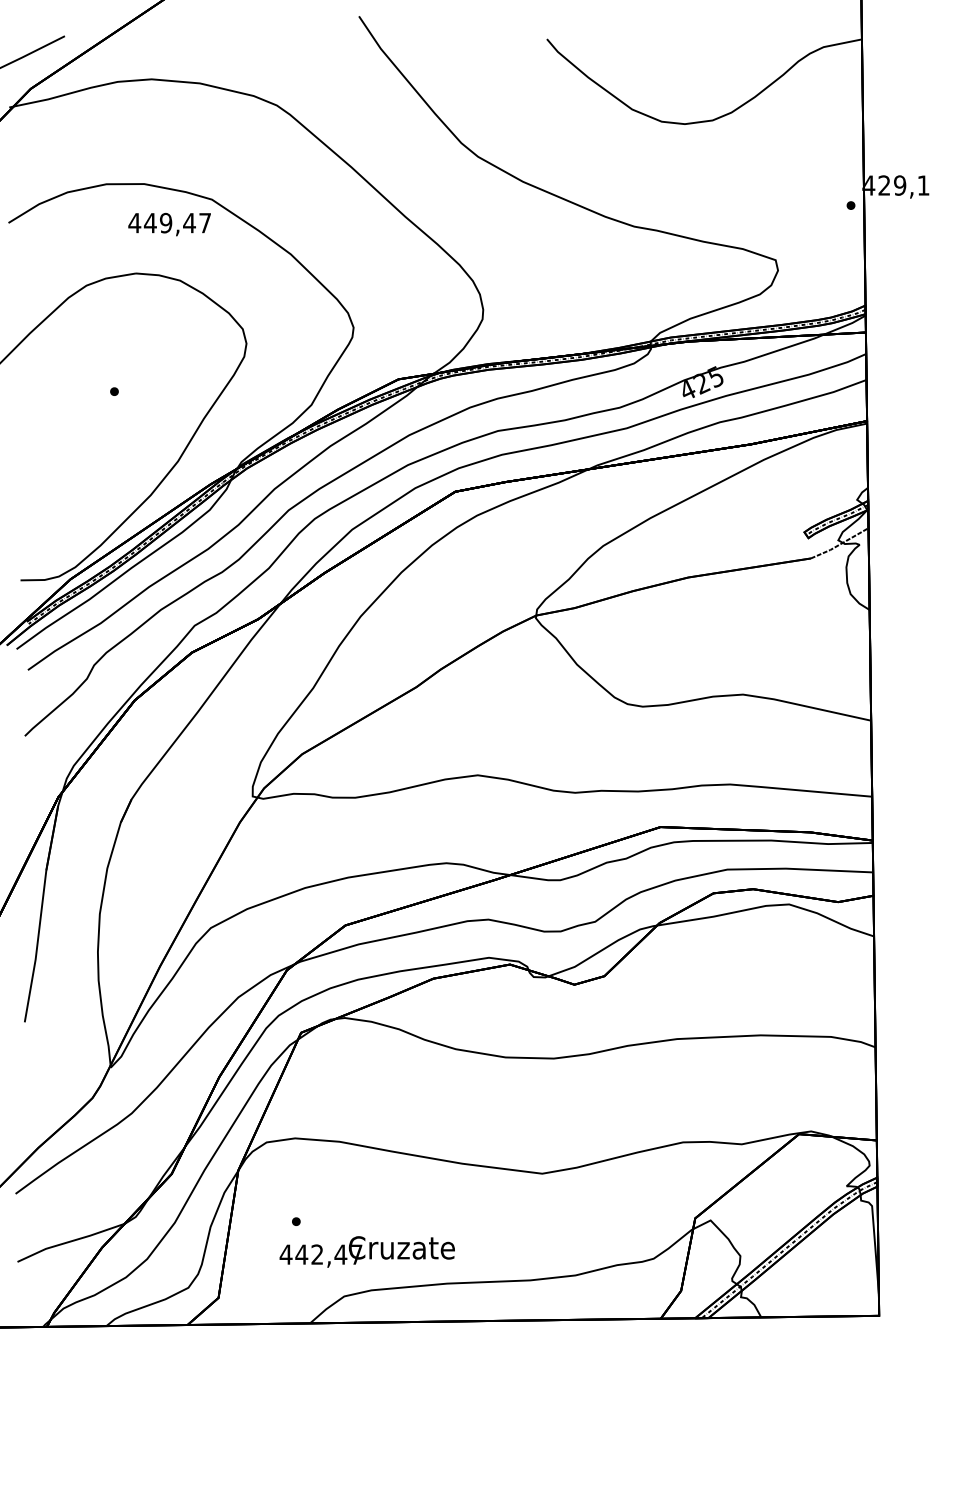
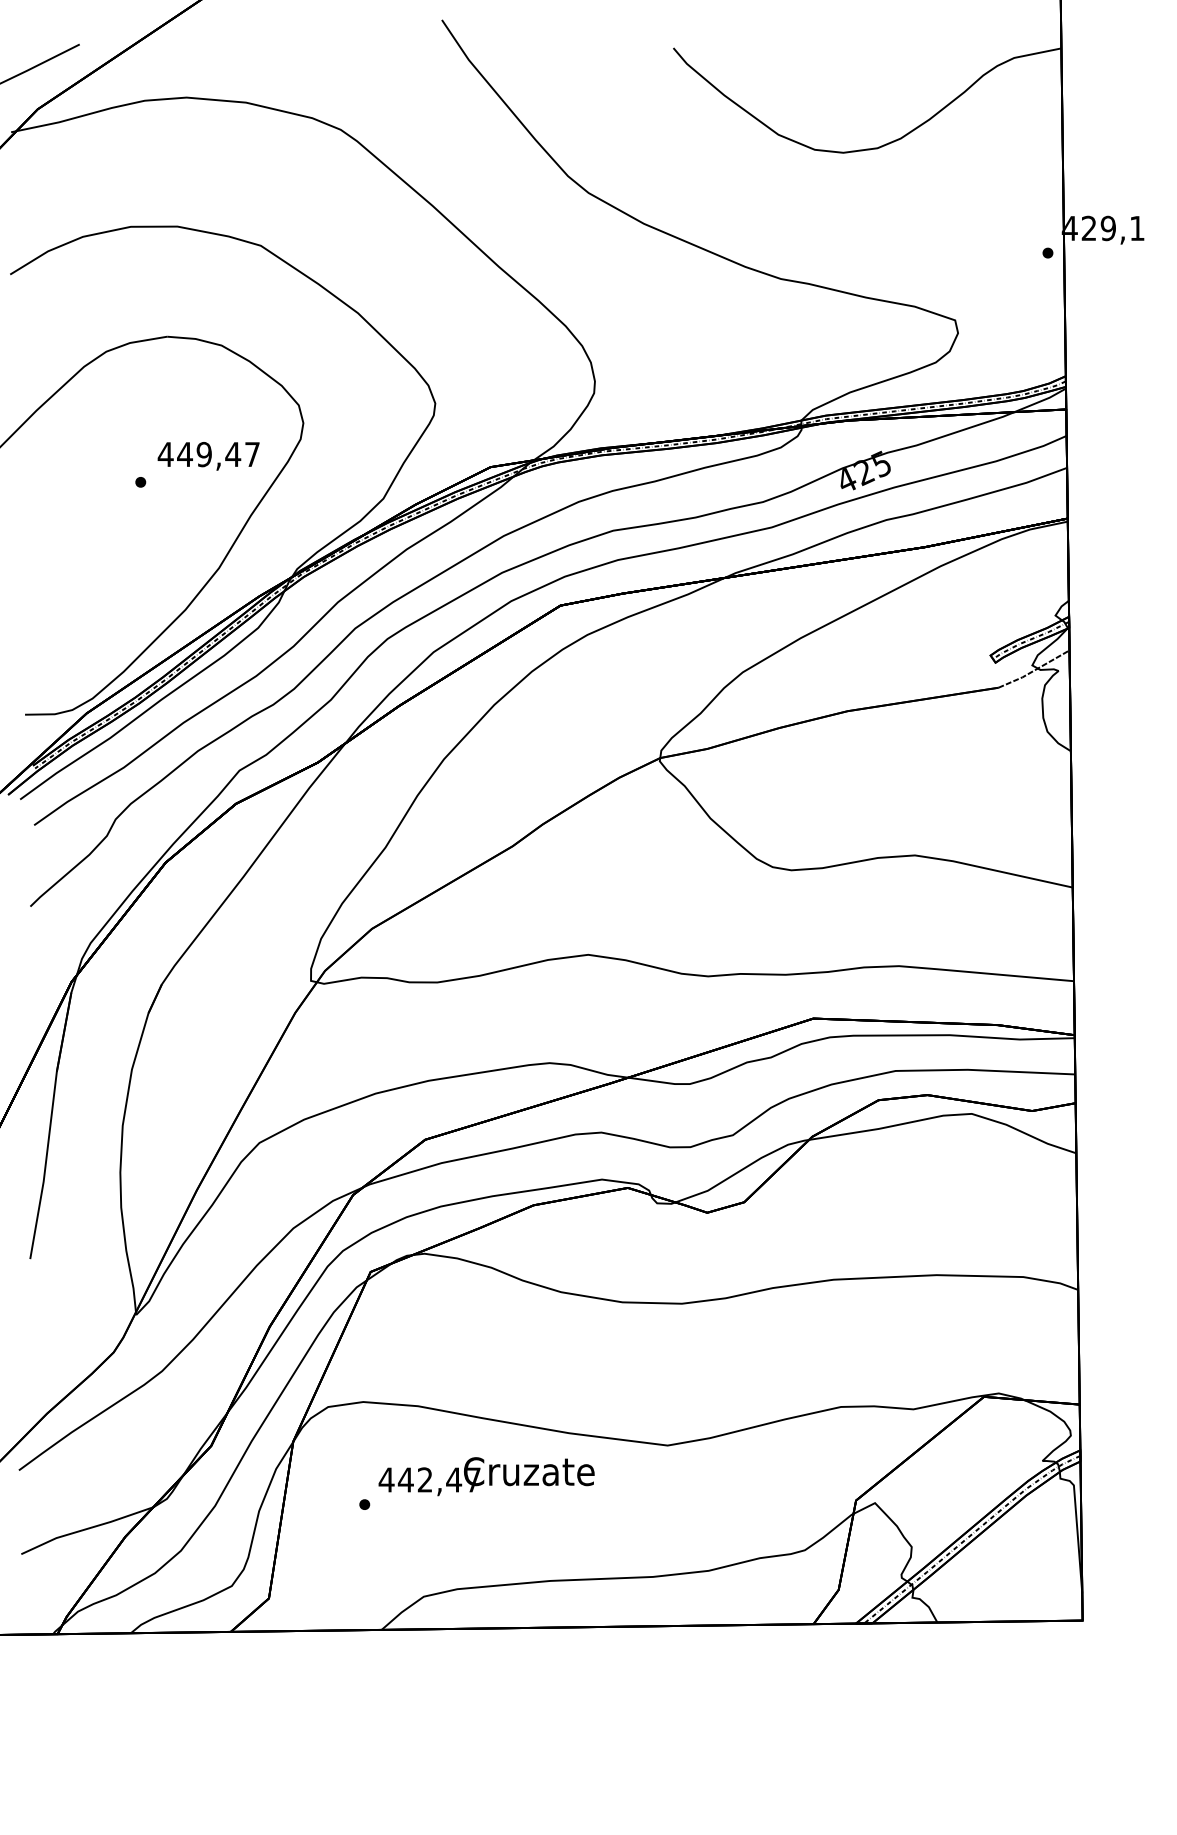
text: (169, 224) -> (208, 456), moved
text: (366, 1251) -> (485, 1476), moved

